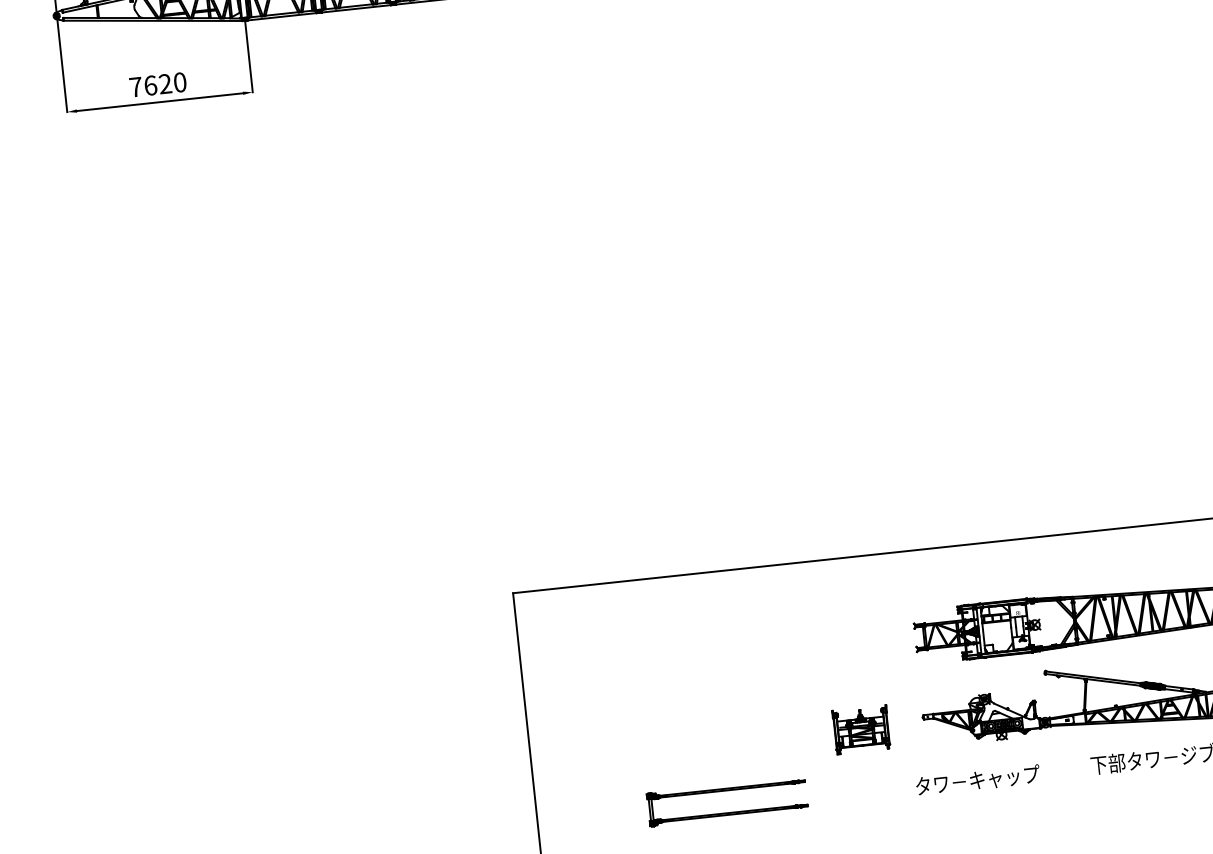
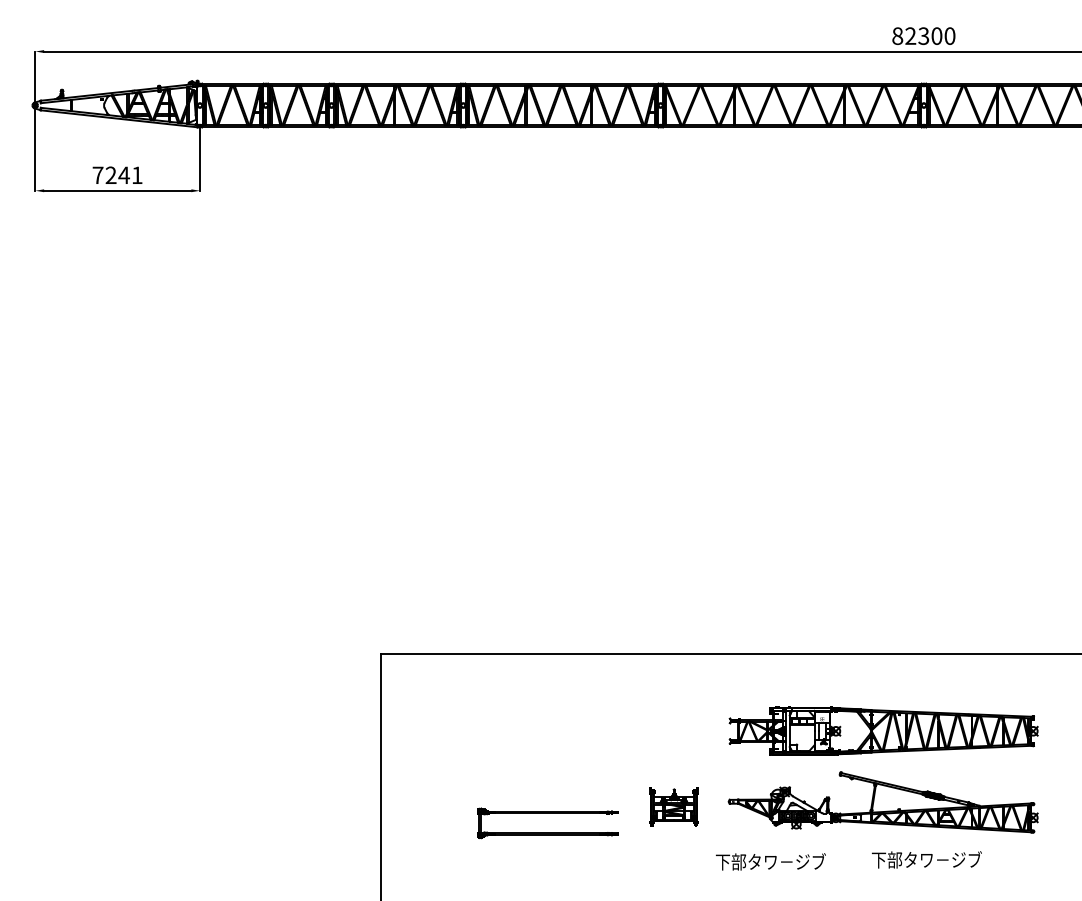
text: (164, 84) -> (123, 175), 7620 -> 7241
text: (976, 779) -> (770, 861), タワ－キャップ -> 下部タワ－ジブ
part: (728, 812) -> (547, 832), moved

